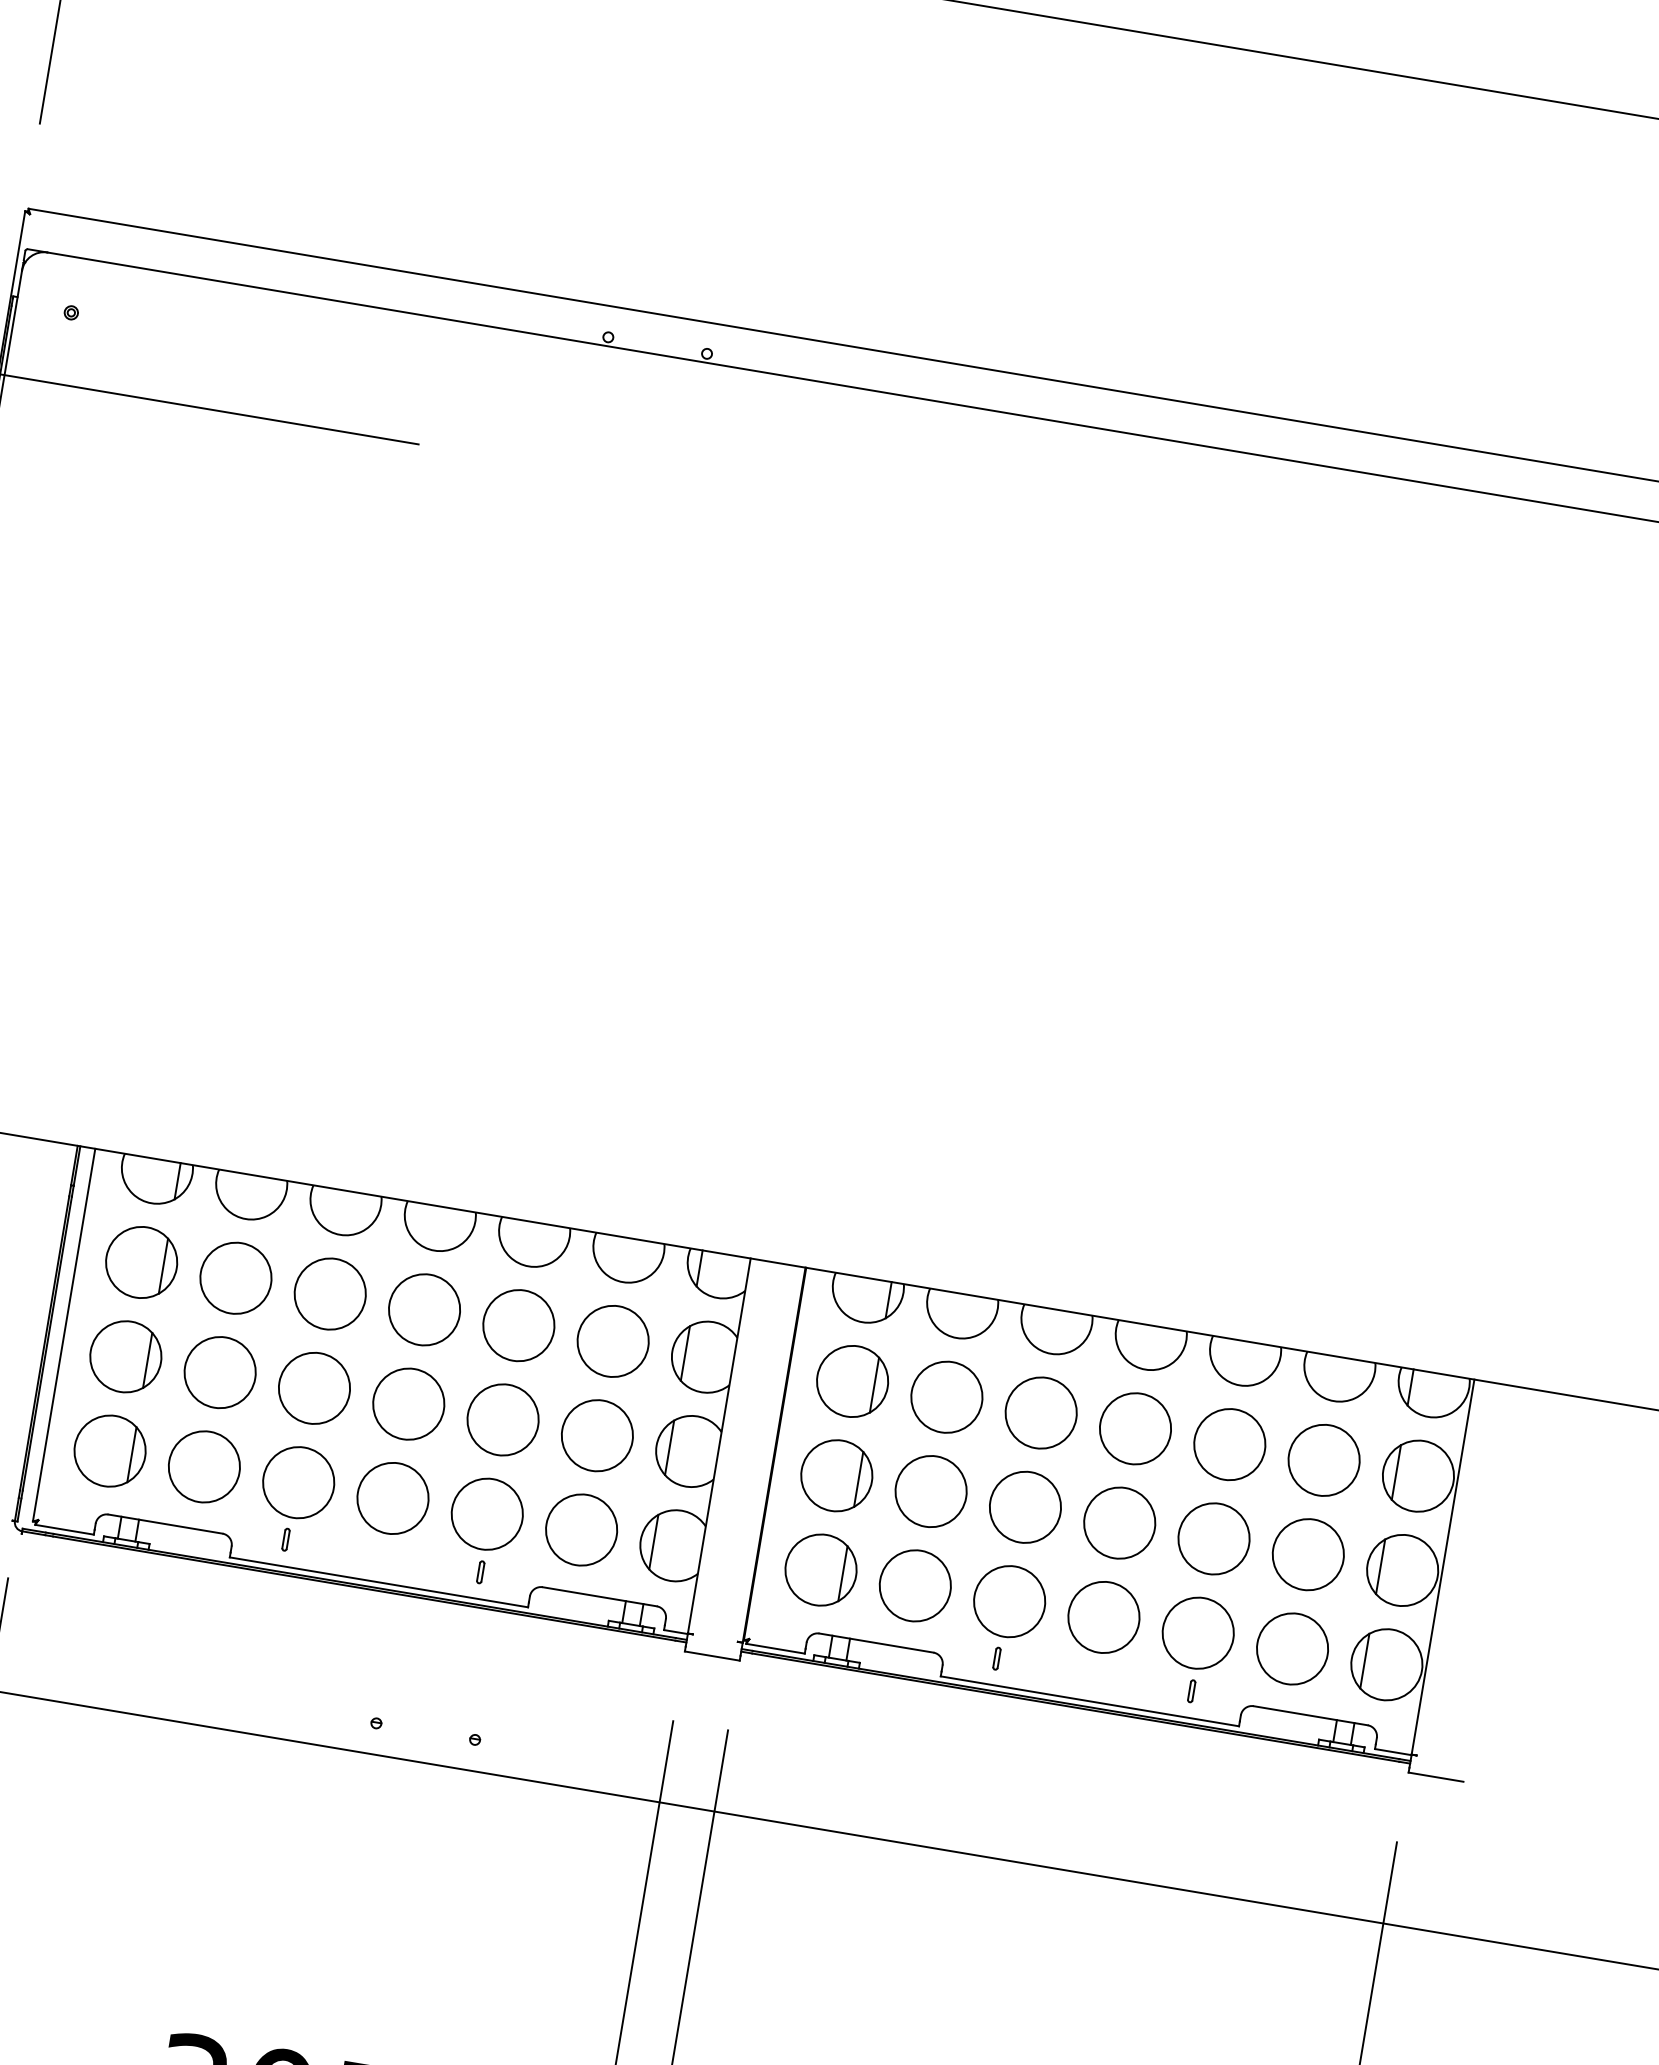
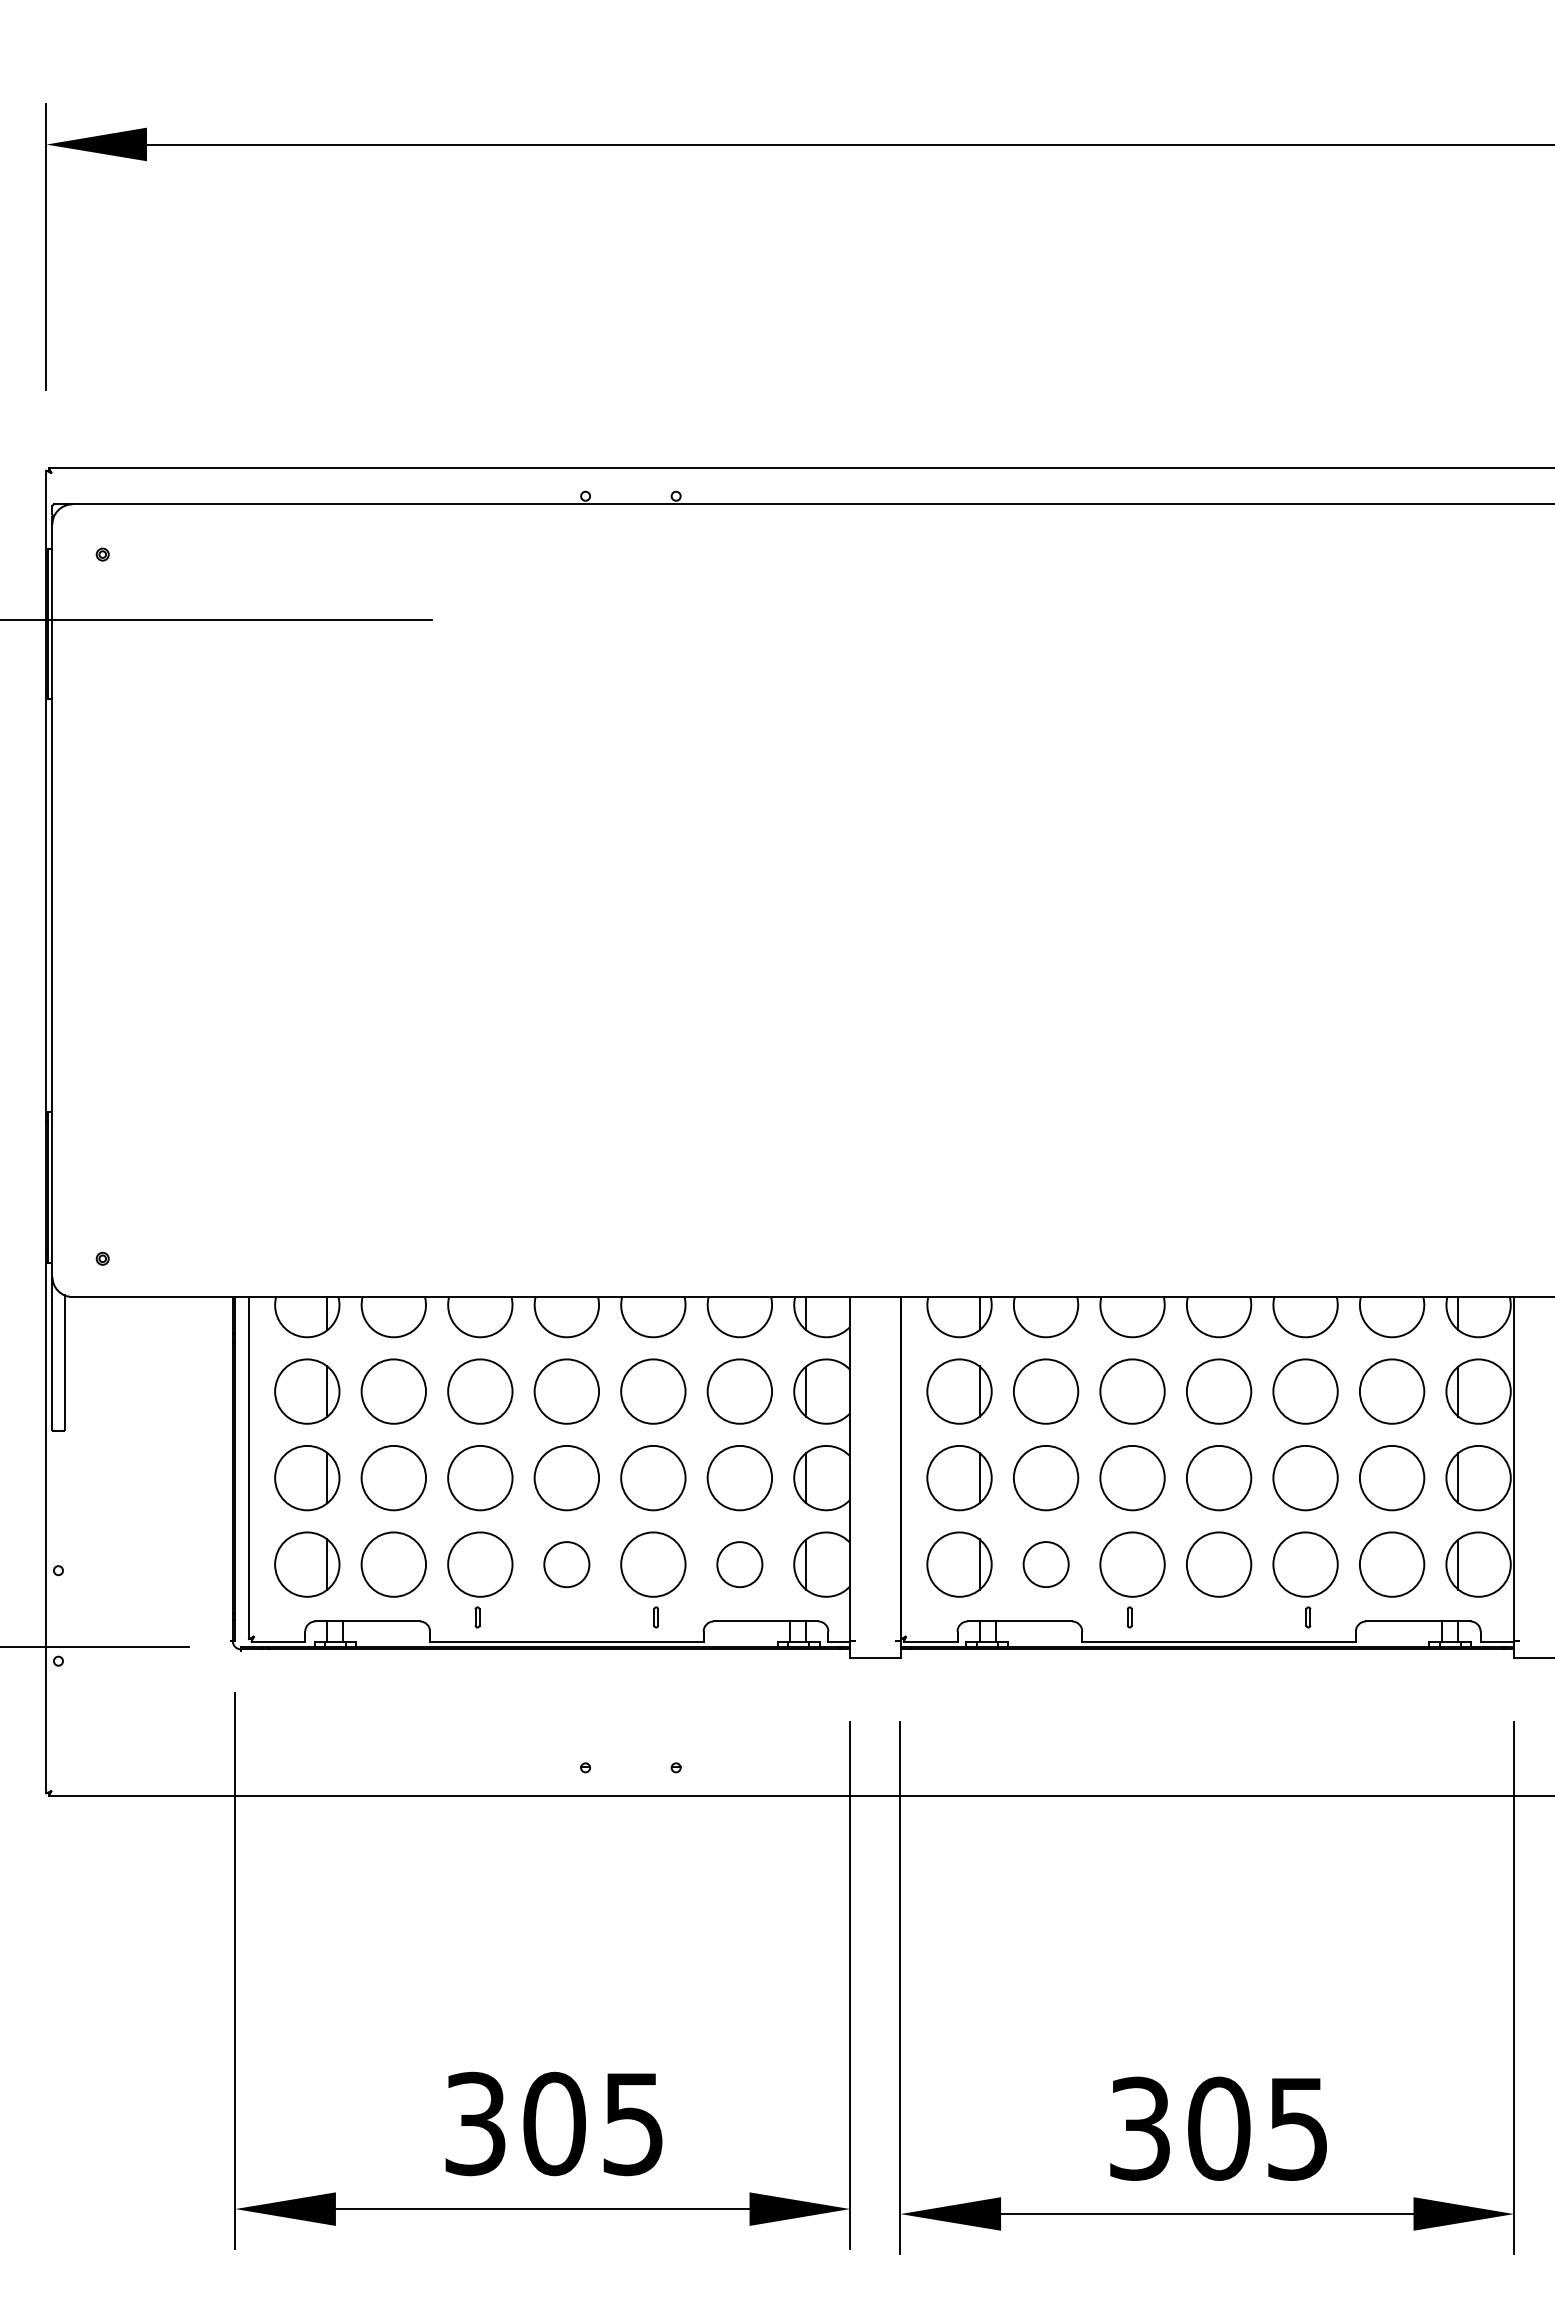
circle: (392, 1498) -> (566, 1564), size x0.7
circle: (581, 1529) -> (739, 1564), size x0.7
circle: (915, 1585) -> (1046, 1564), size x0.7

